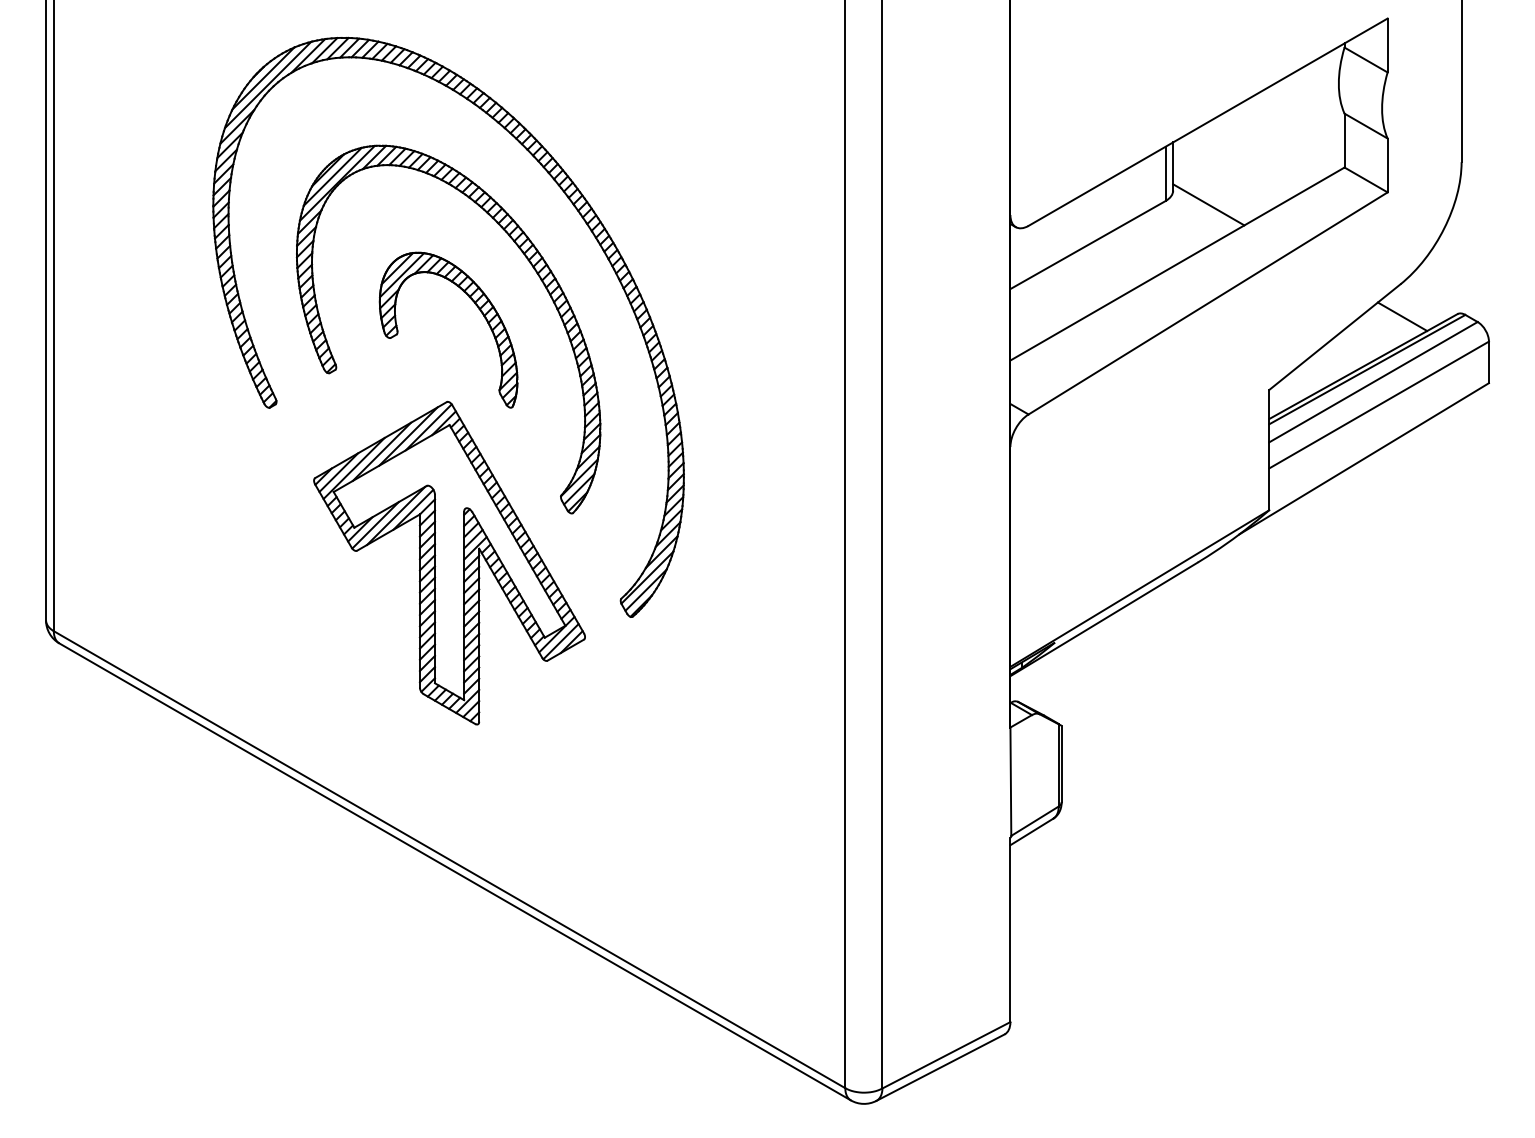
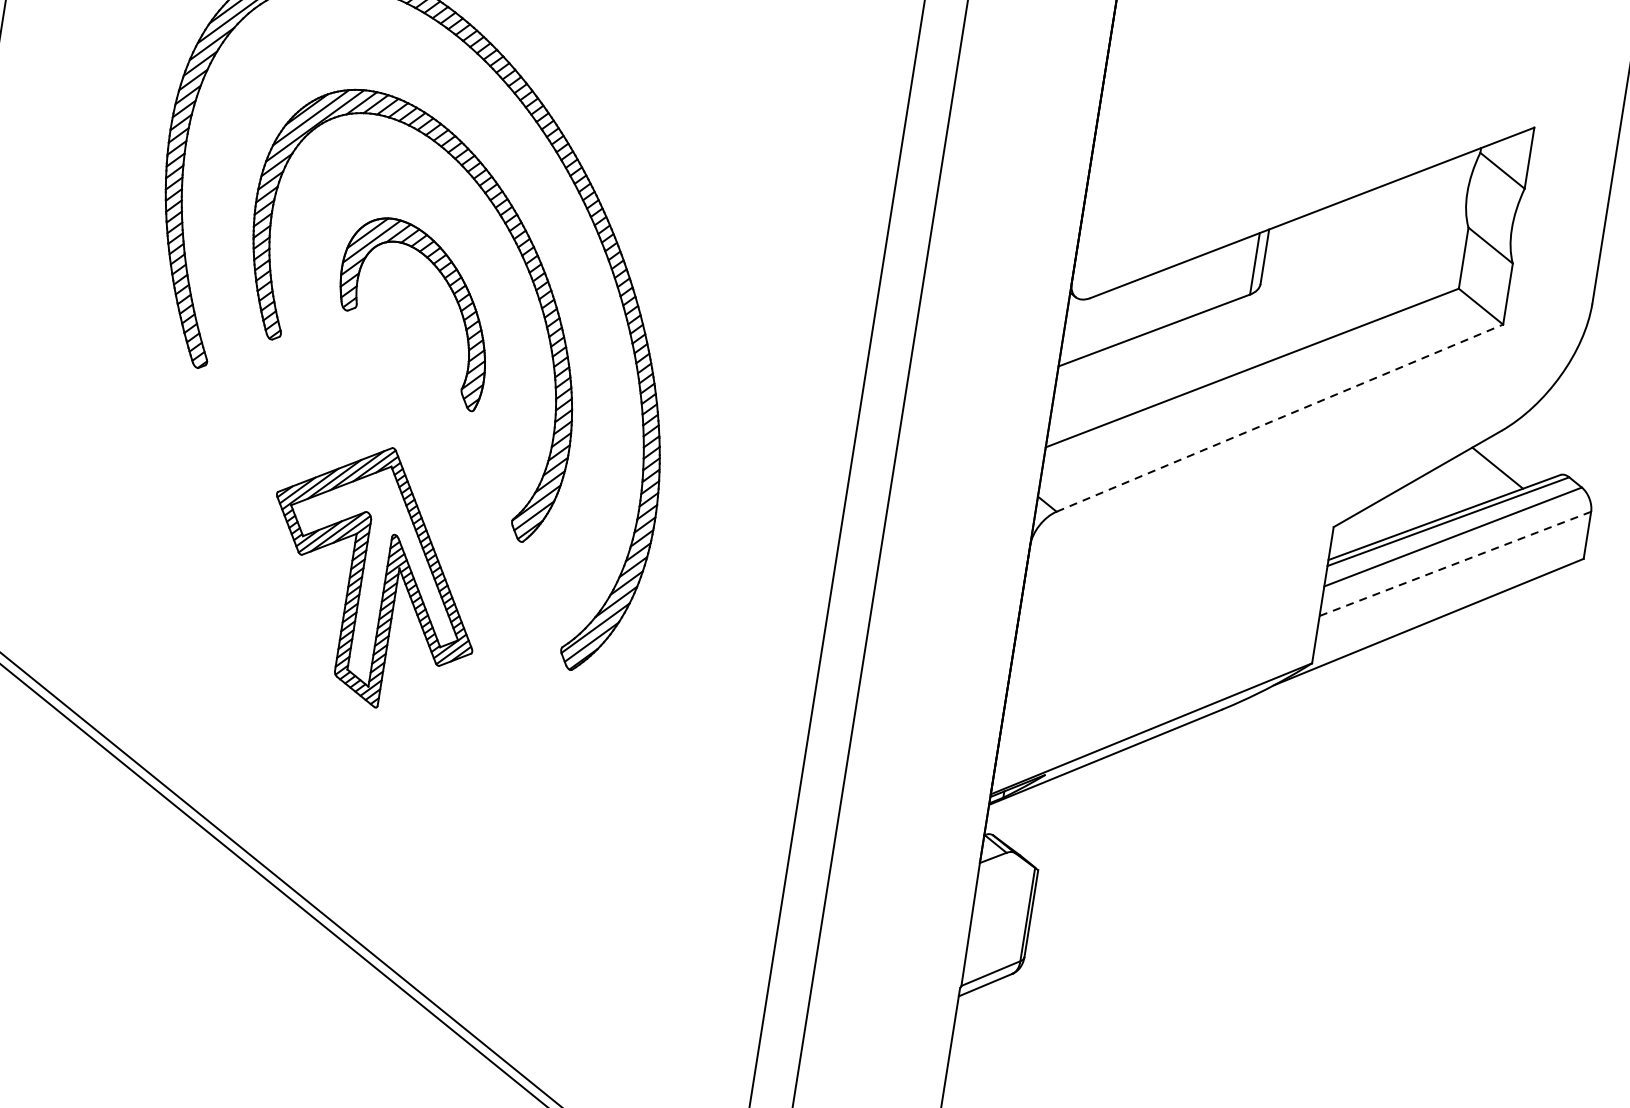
line: (1208, 204) -> (1298, 306), removed
line: (1208, 303) -> (1280, 418), solid -> dashed
line: (1379, 405) -> (1455, 564), solid -> dashed
part: (449, 562) -> (374, 575), size x0.7

